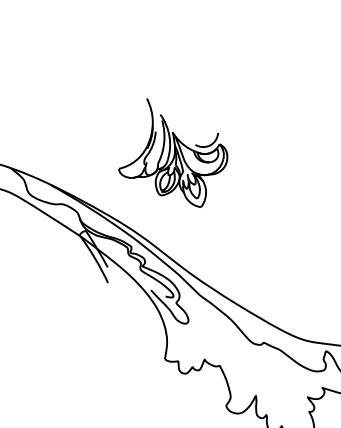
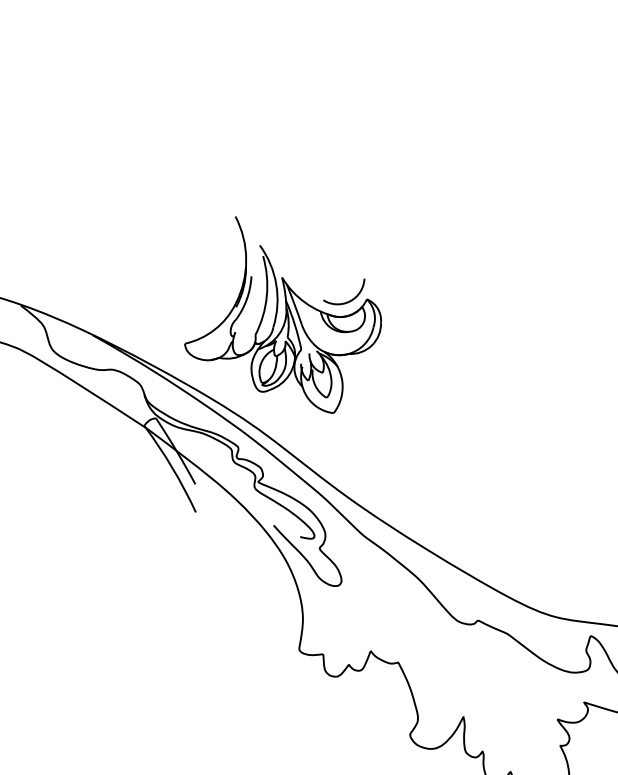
part: (173, 152) -> (283, 314), moved

